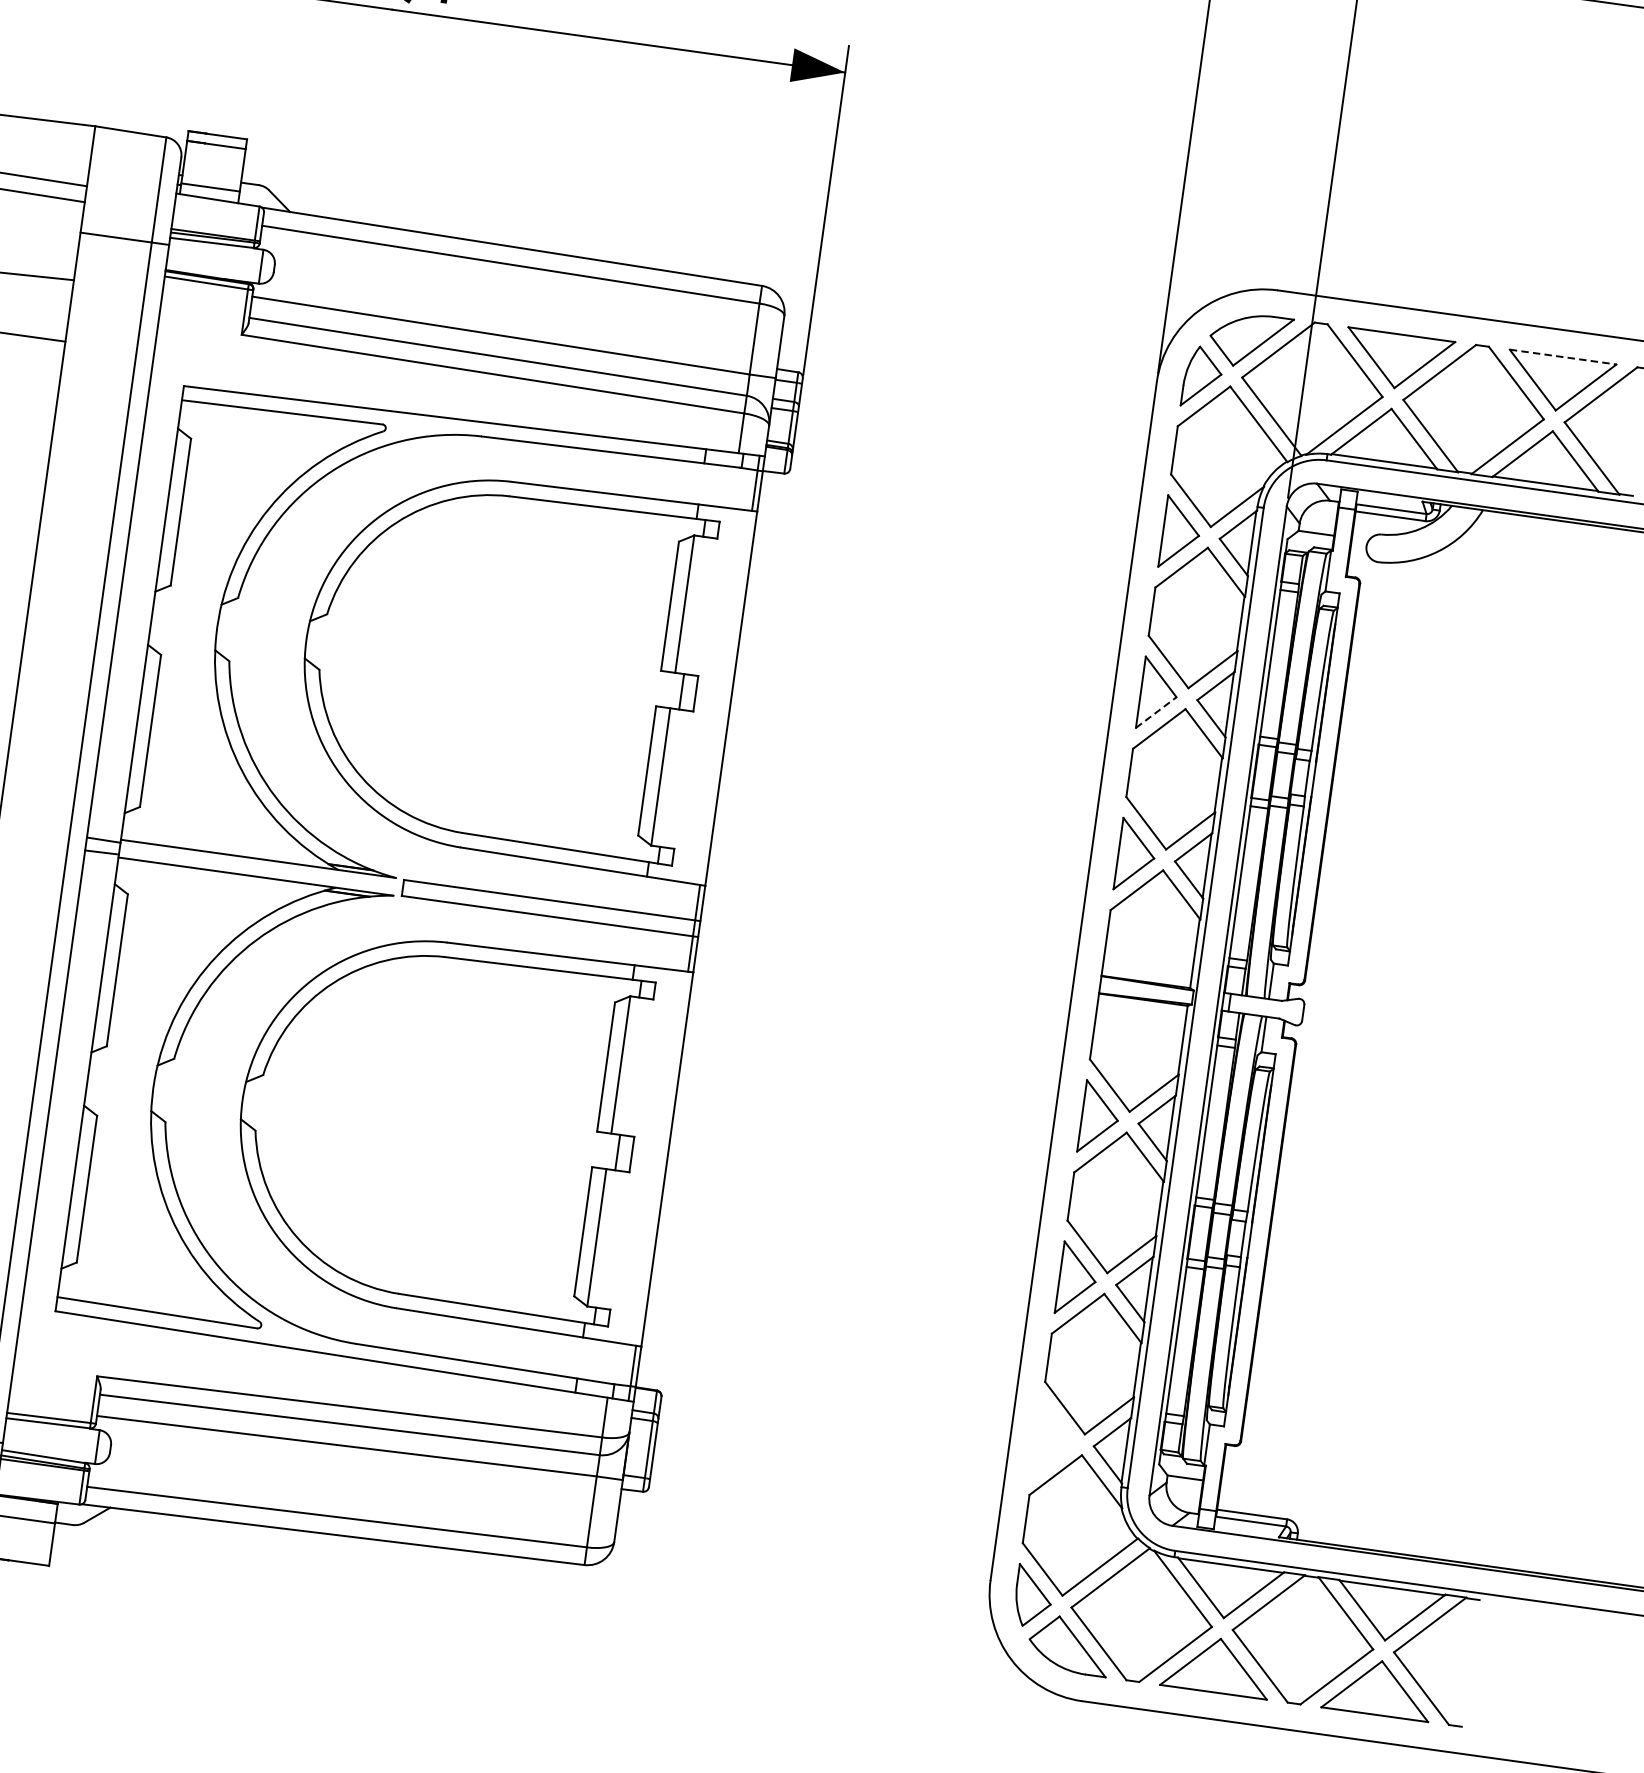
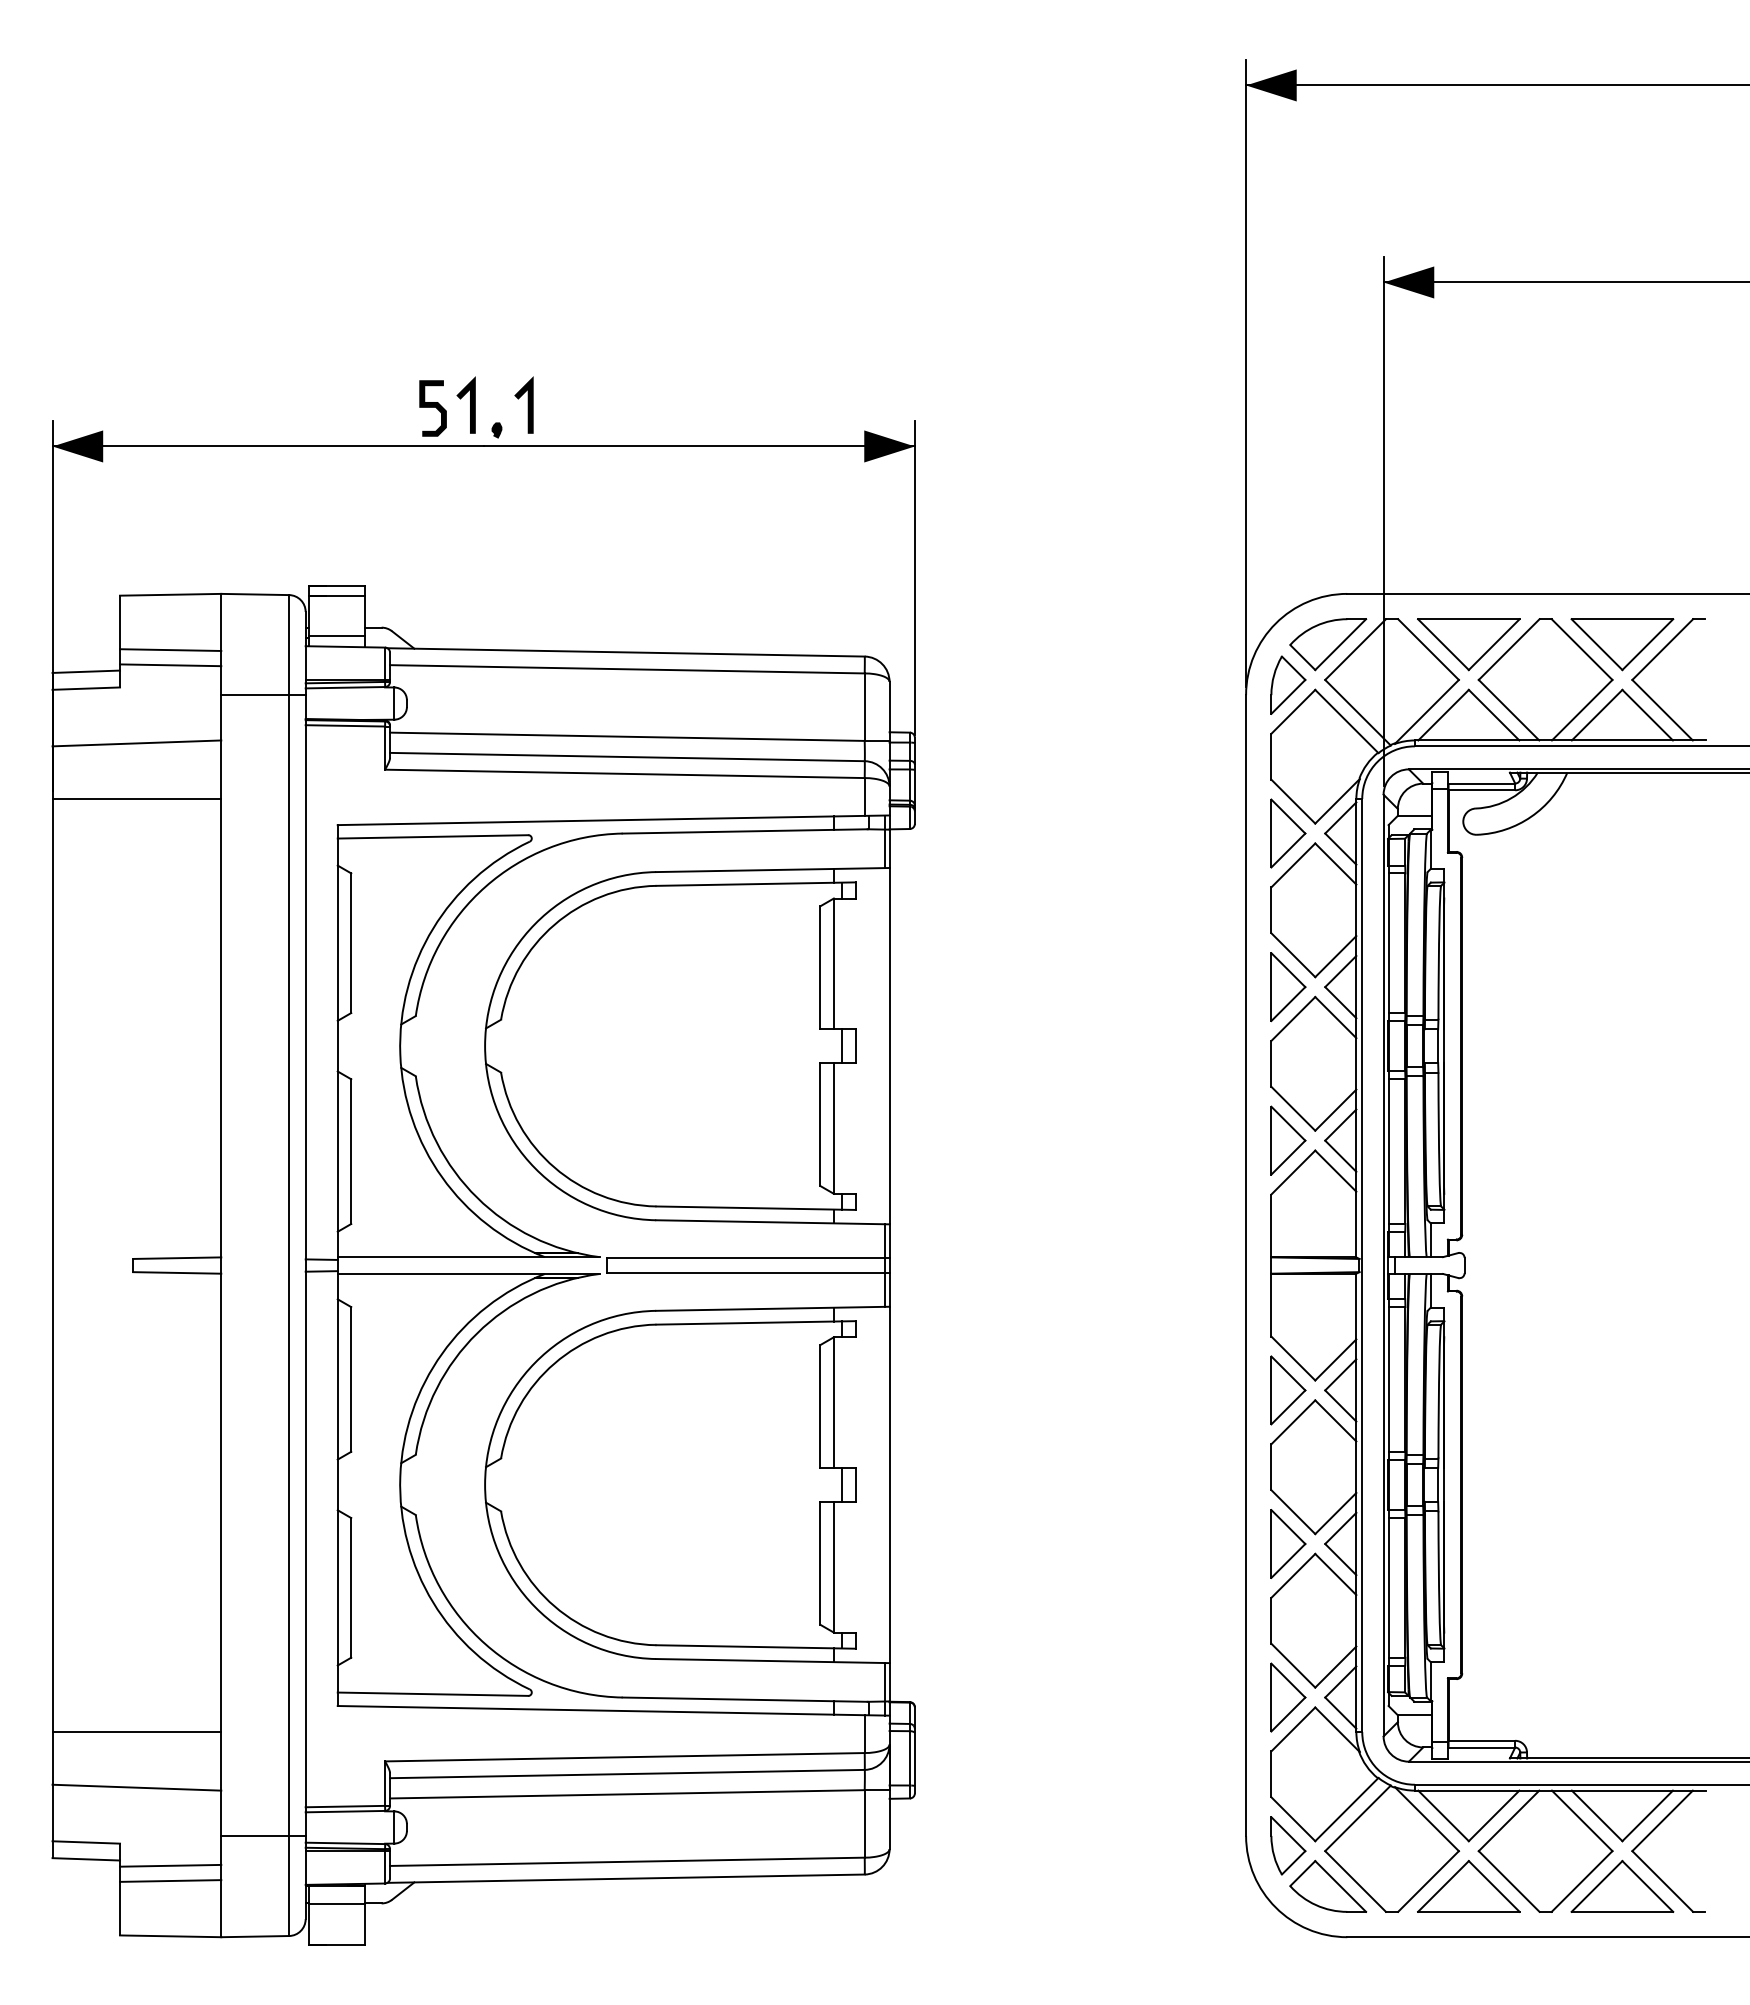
line: (1563, 357) -> (1622, 619), dashed -> solid
line: (1156, 713) -> (1288, 1004), dashed -> solid
part: (1055, 1440) -> (1288, 1697), added

